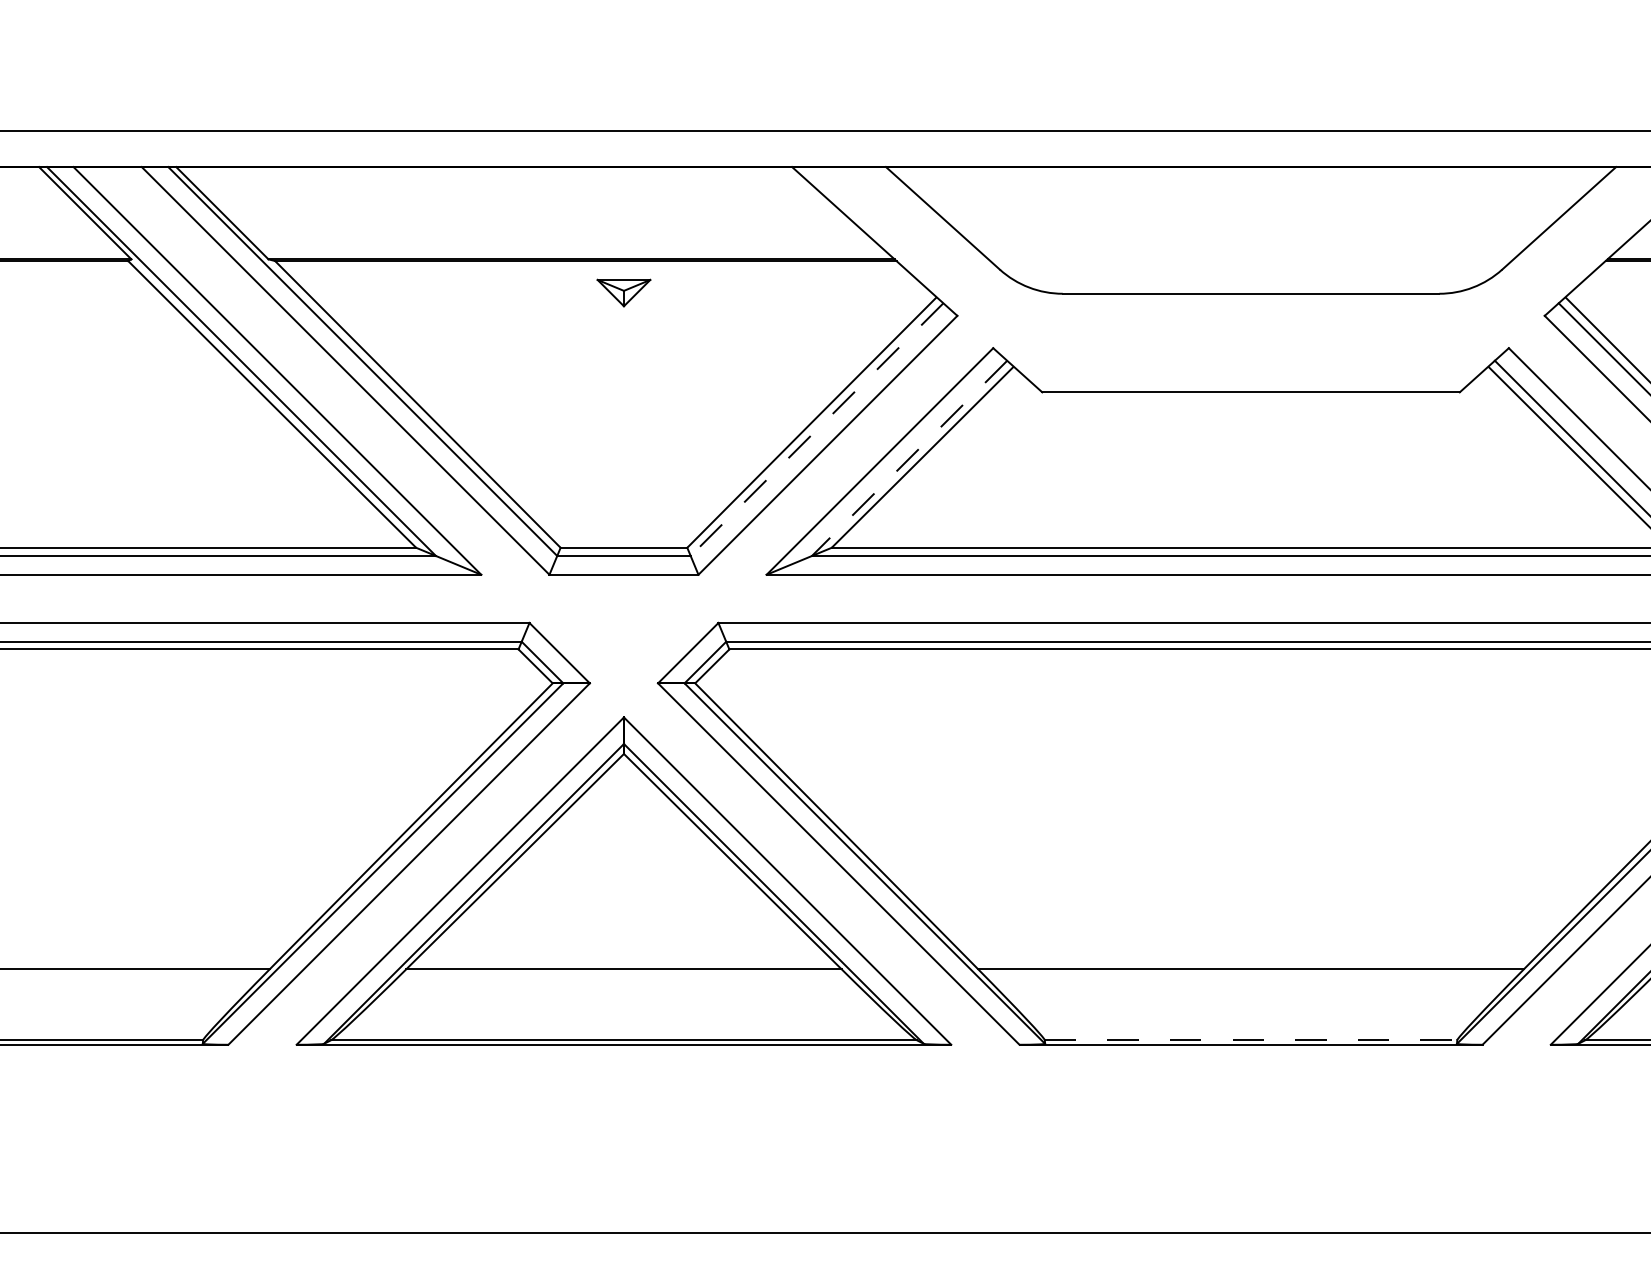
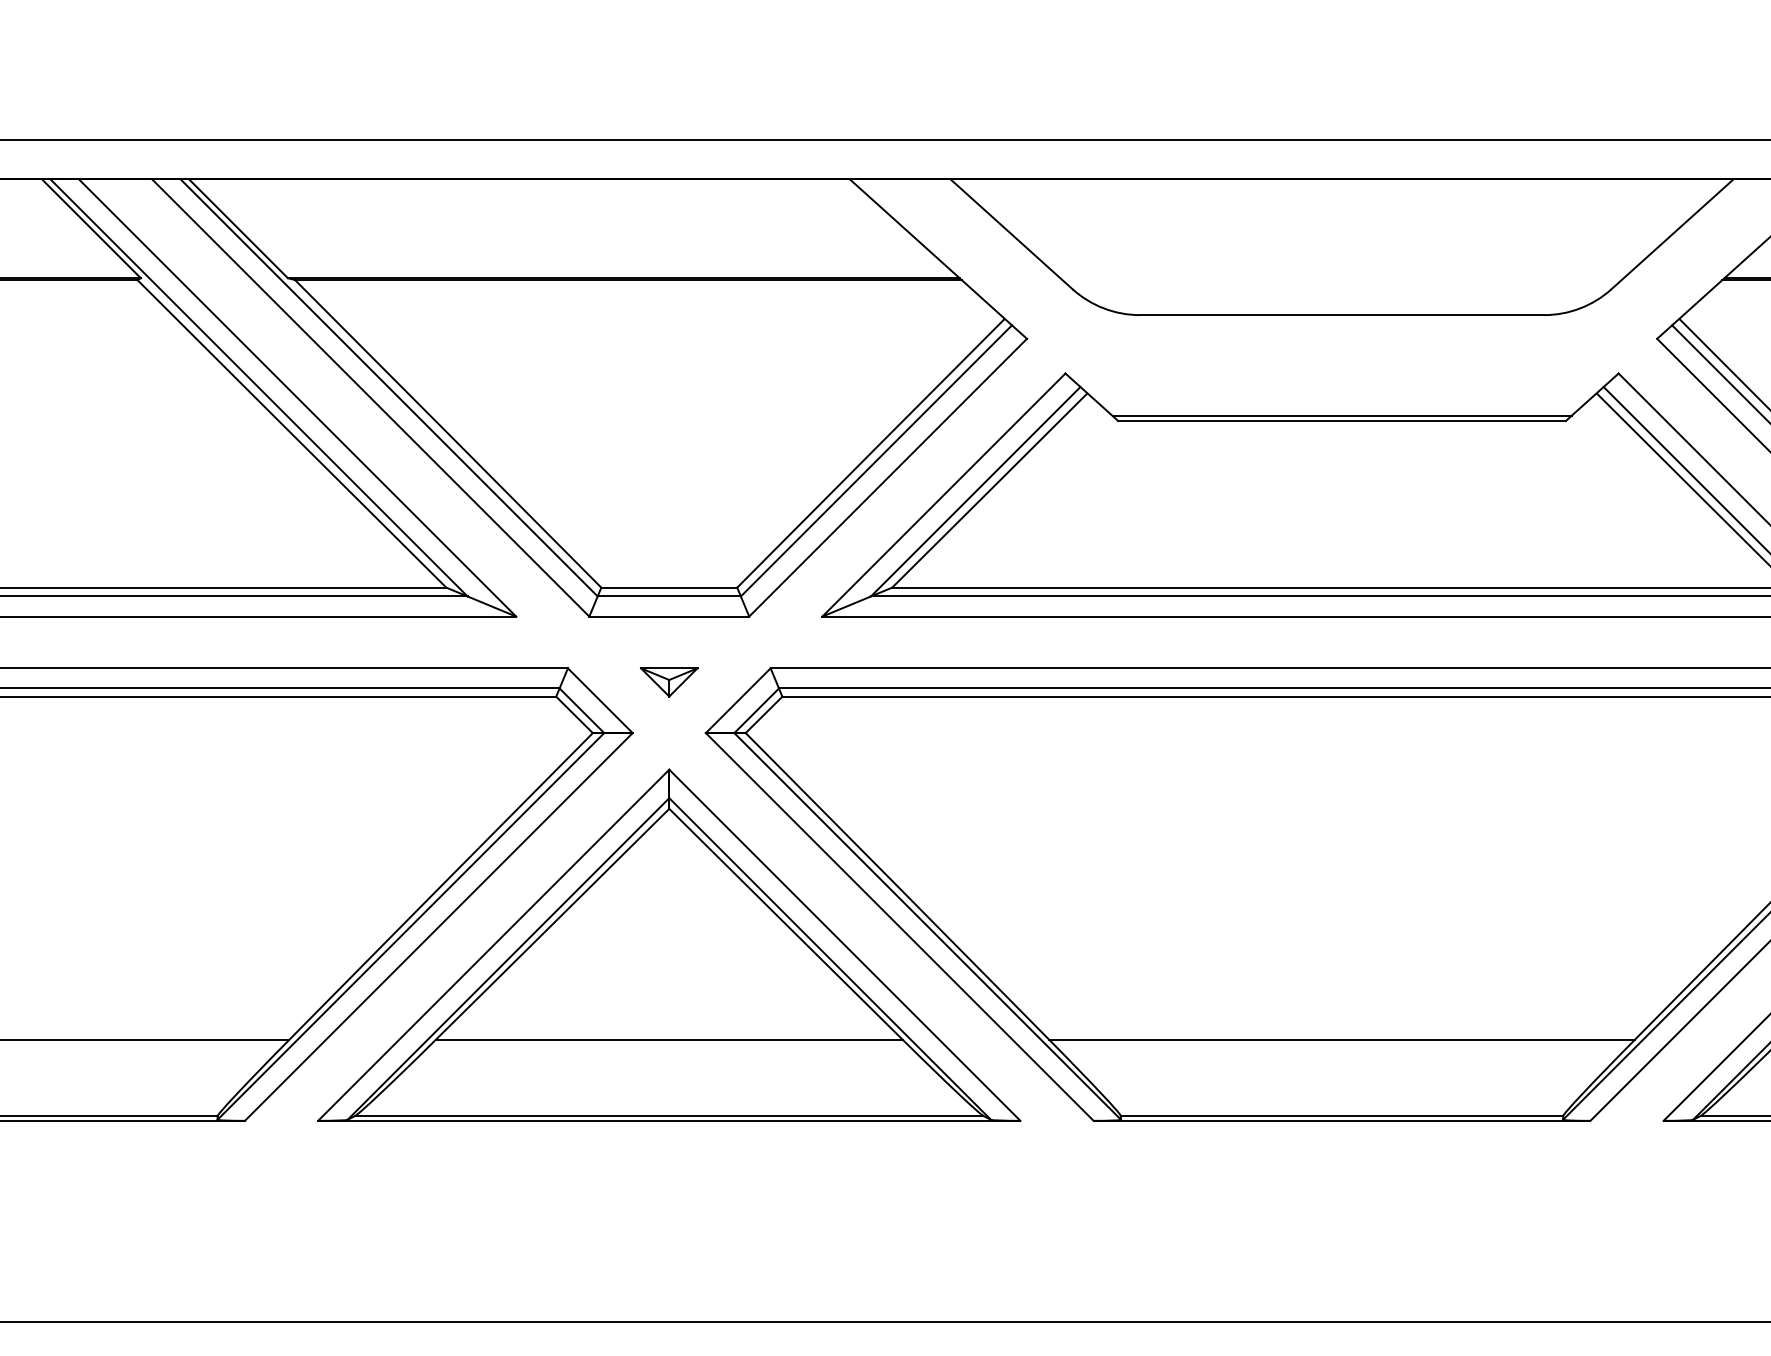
part: (624, 293) -> (669, 682), moved
line: (1250, 387) -> (1341, 415), added
line: (817, 429) -> (876, 460), dashed -> solid
line: (909, 459) -> (975, 492), dashed -> solid
line: (1251, 1039) -> (1342, 1115), dashed -> solid

